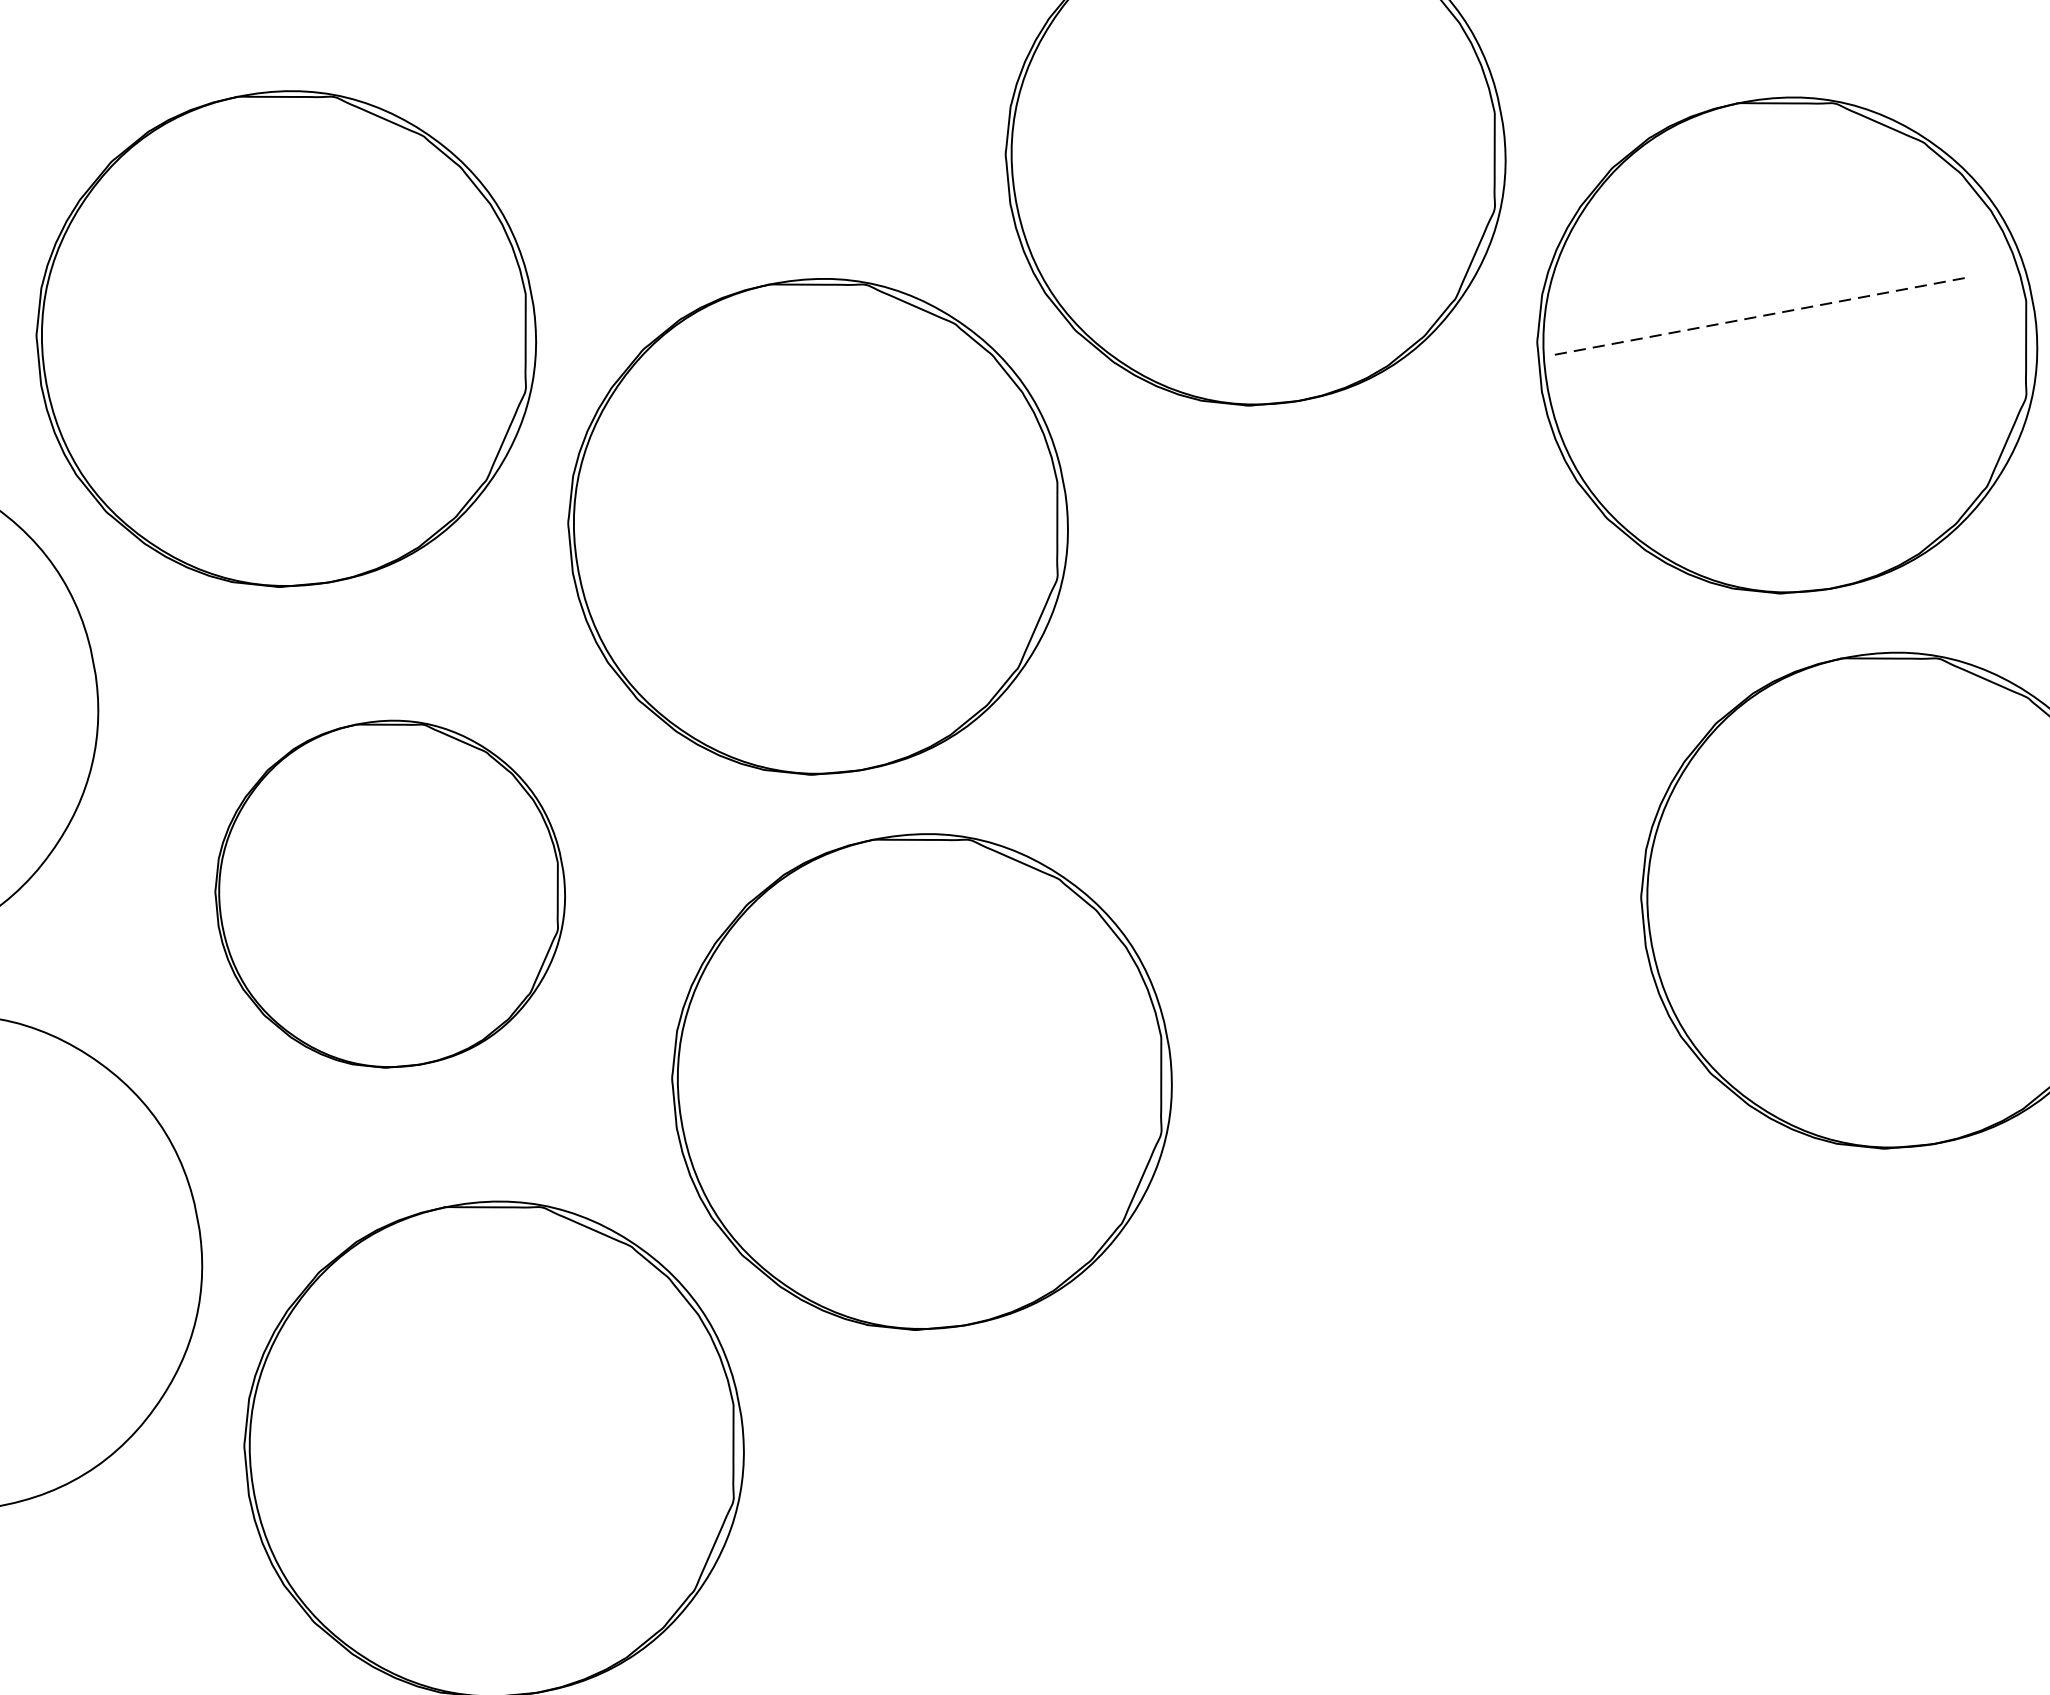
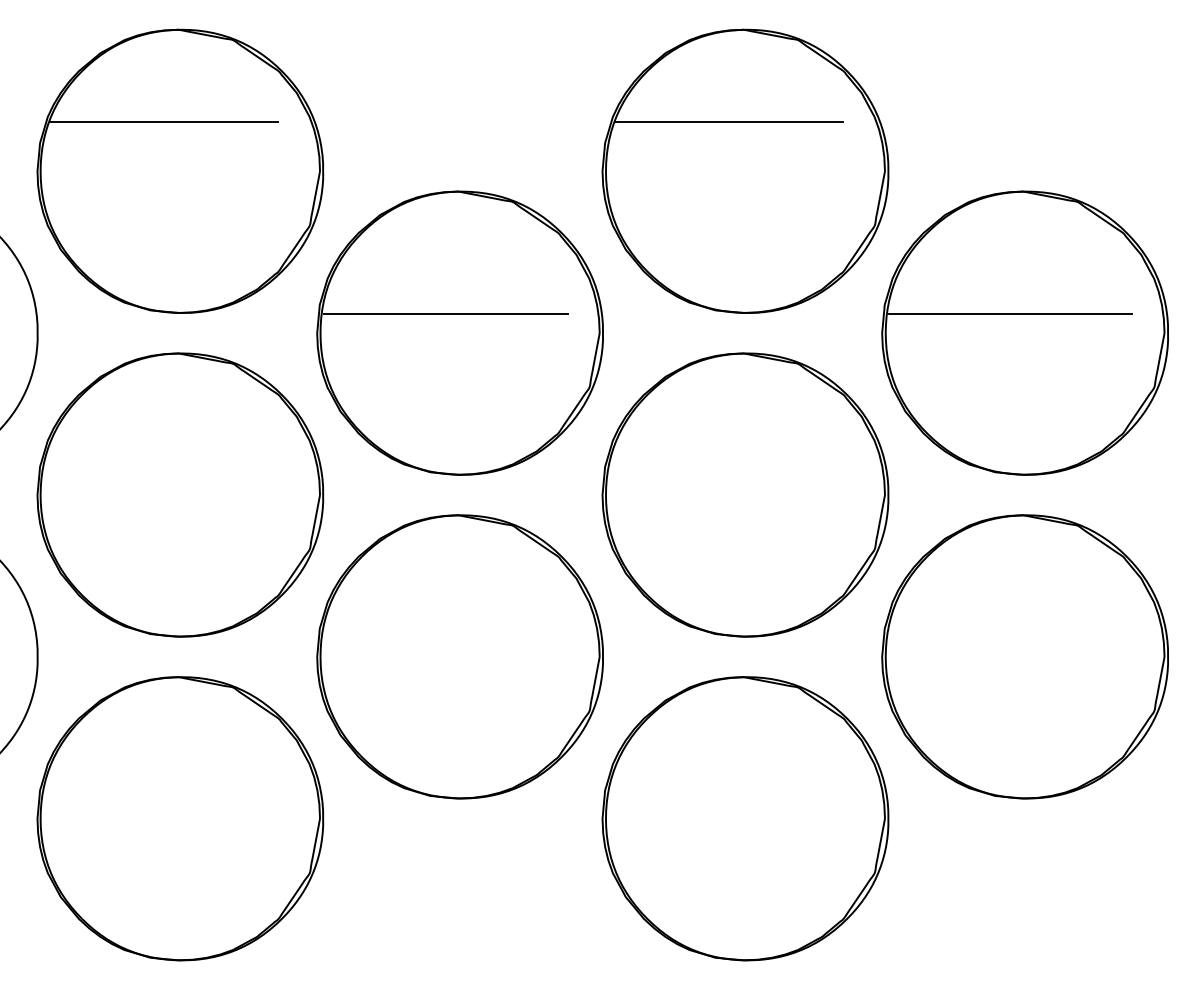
line: (1212, 77) -> (729, 121), added
line: (241, 258) -> (163, 121), added
line: (1755, 316) -> (1010, 313), dashed -> solid
line: (786, 497) -> (445, 313), added
part: (1359, 711) -> (745, 494), added
part: (390, 893) -> (180, 494), size x1.43
part: (1463, 1267) -> (745, 818), added

